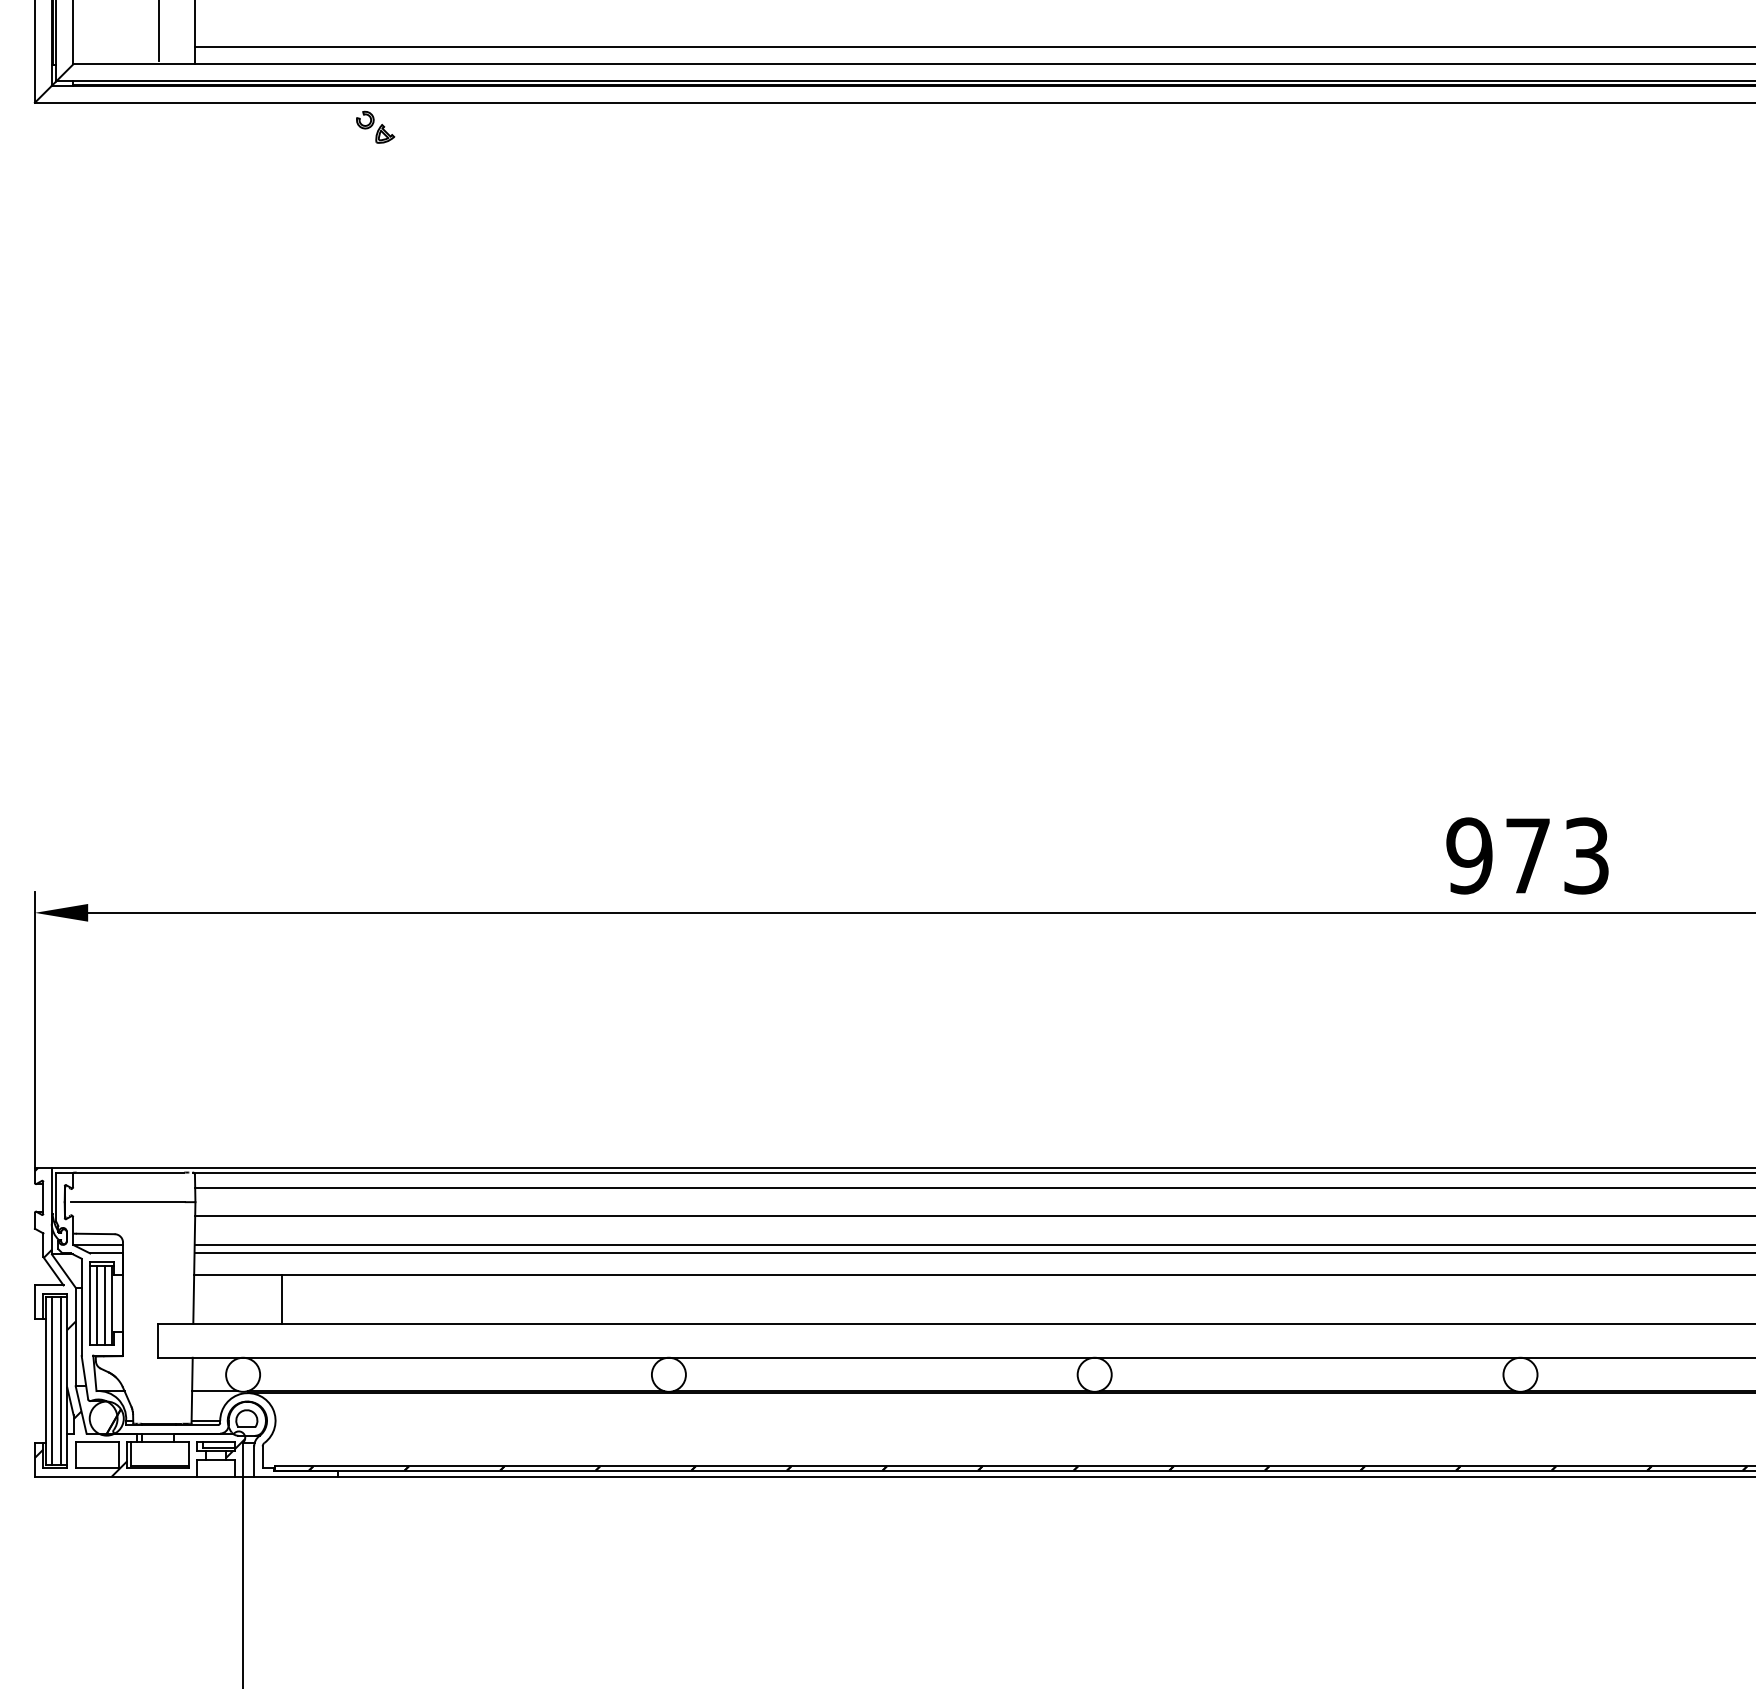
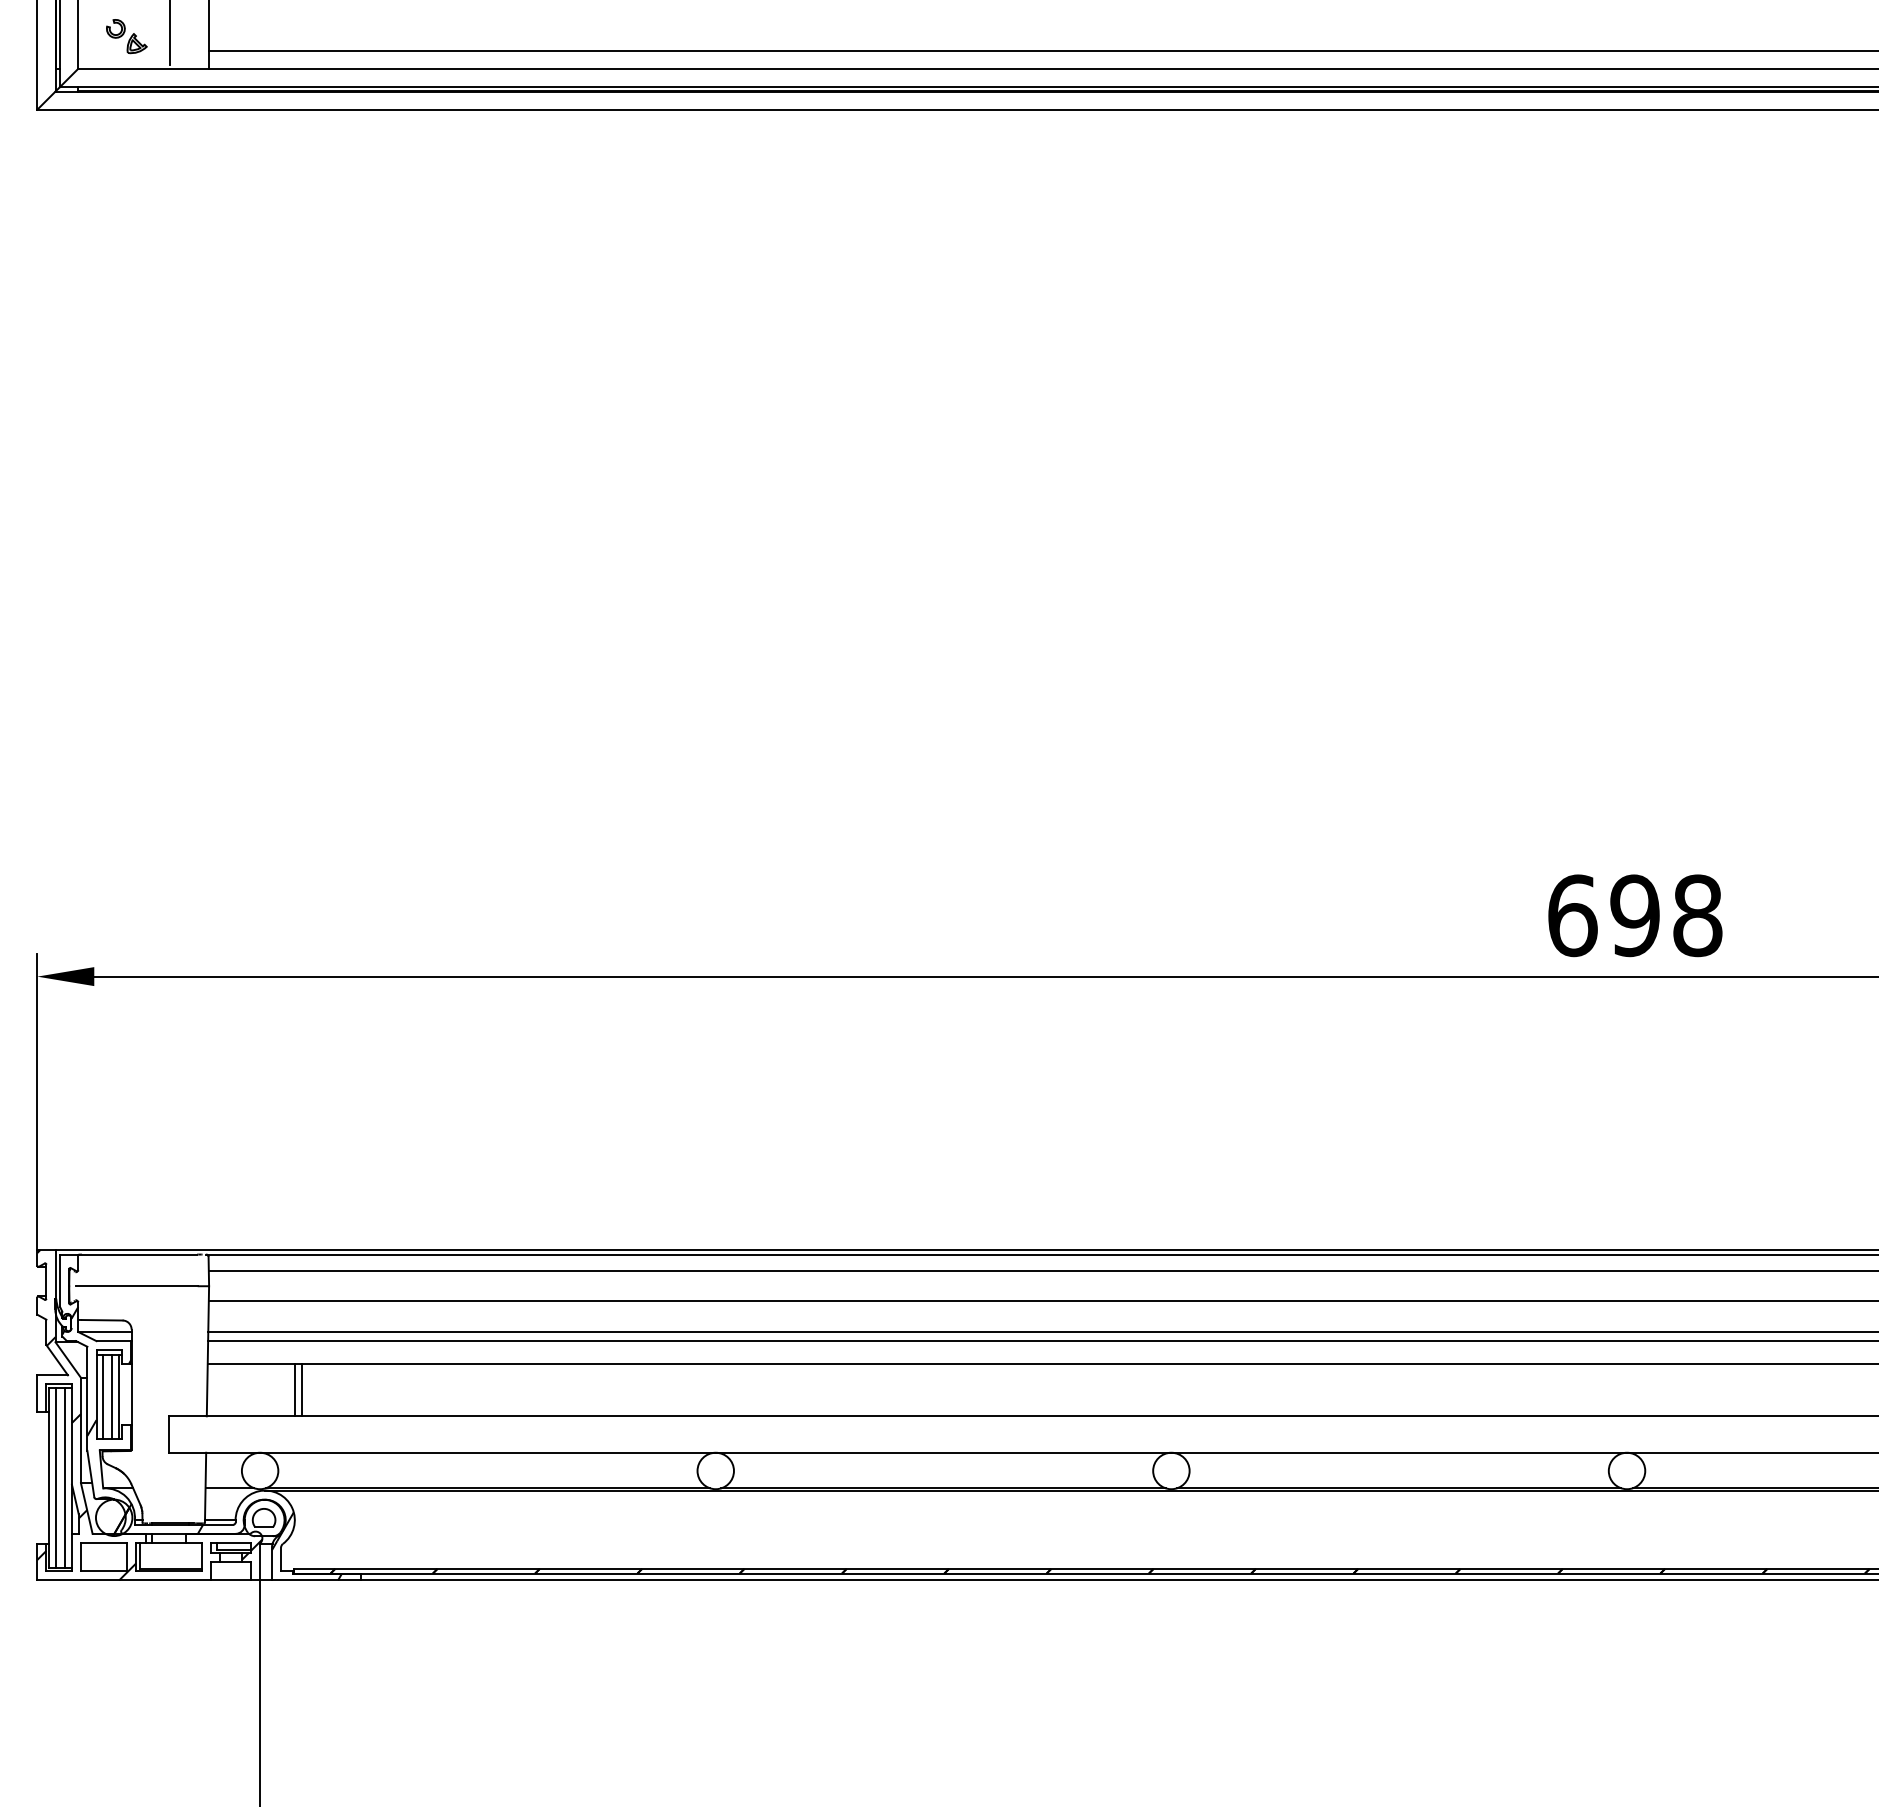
part: (375, 126) -> (126, 35), moved
text: (1527, 855) -> (1634, 915), 973 -> 698
line: (275, 1298) -> (294, 1389), added
hatch: (188, 1349) -> (201, 1443), added

